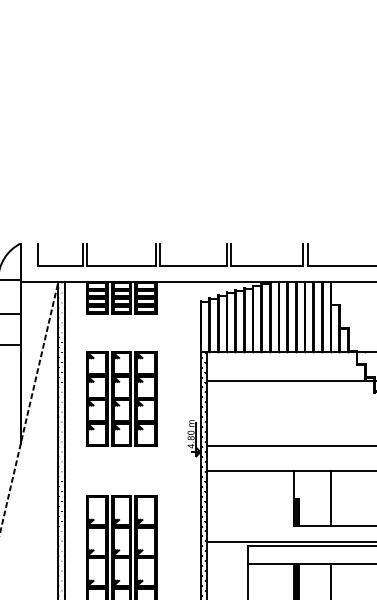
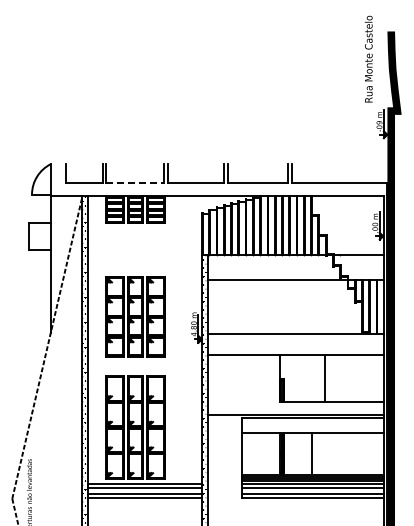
line: (121, 266) -> (135, 183), solid -> dashed
part: (121, 398) -> (135, 316), moved
line: (330, 497) -> (324, 377), moved

